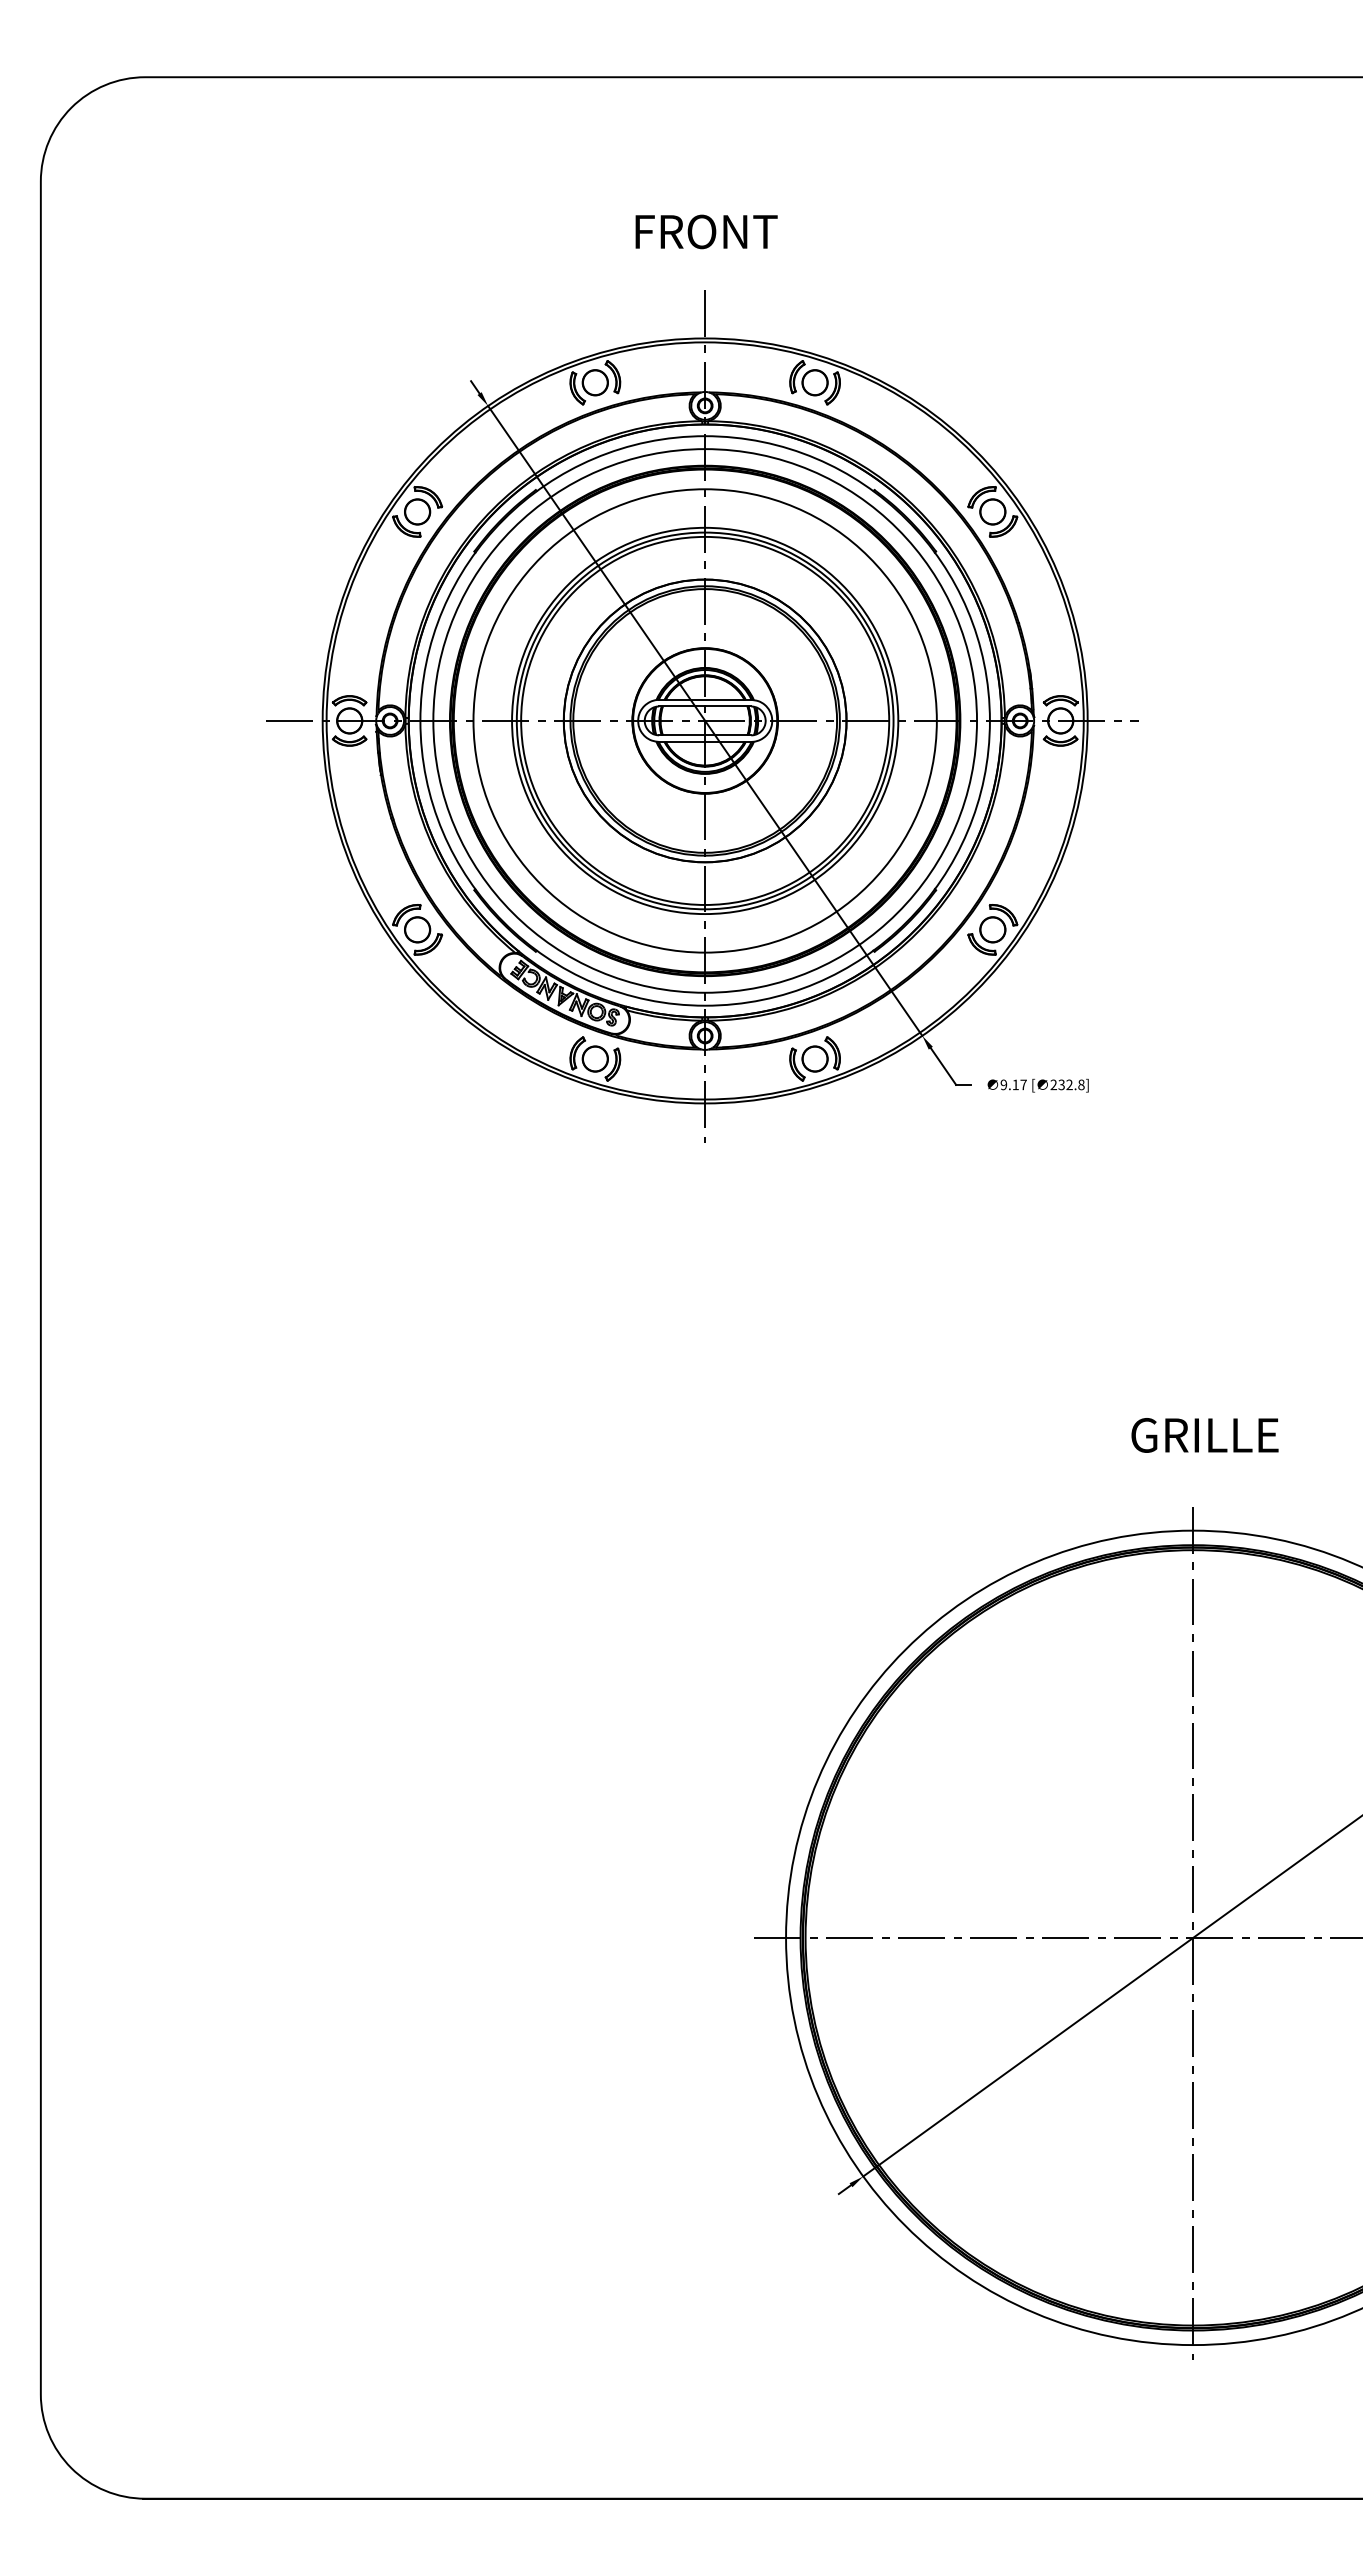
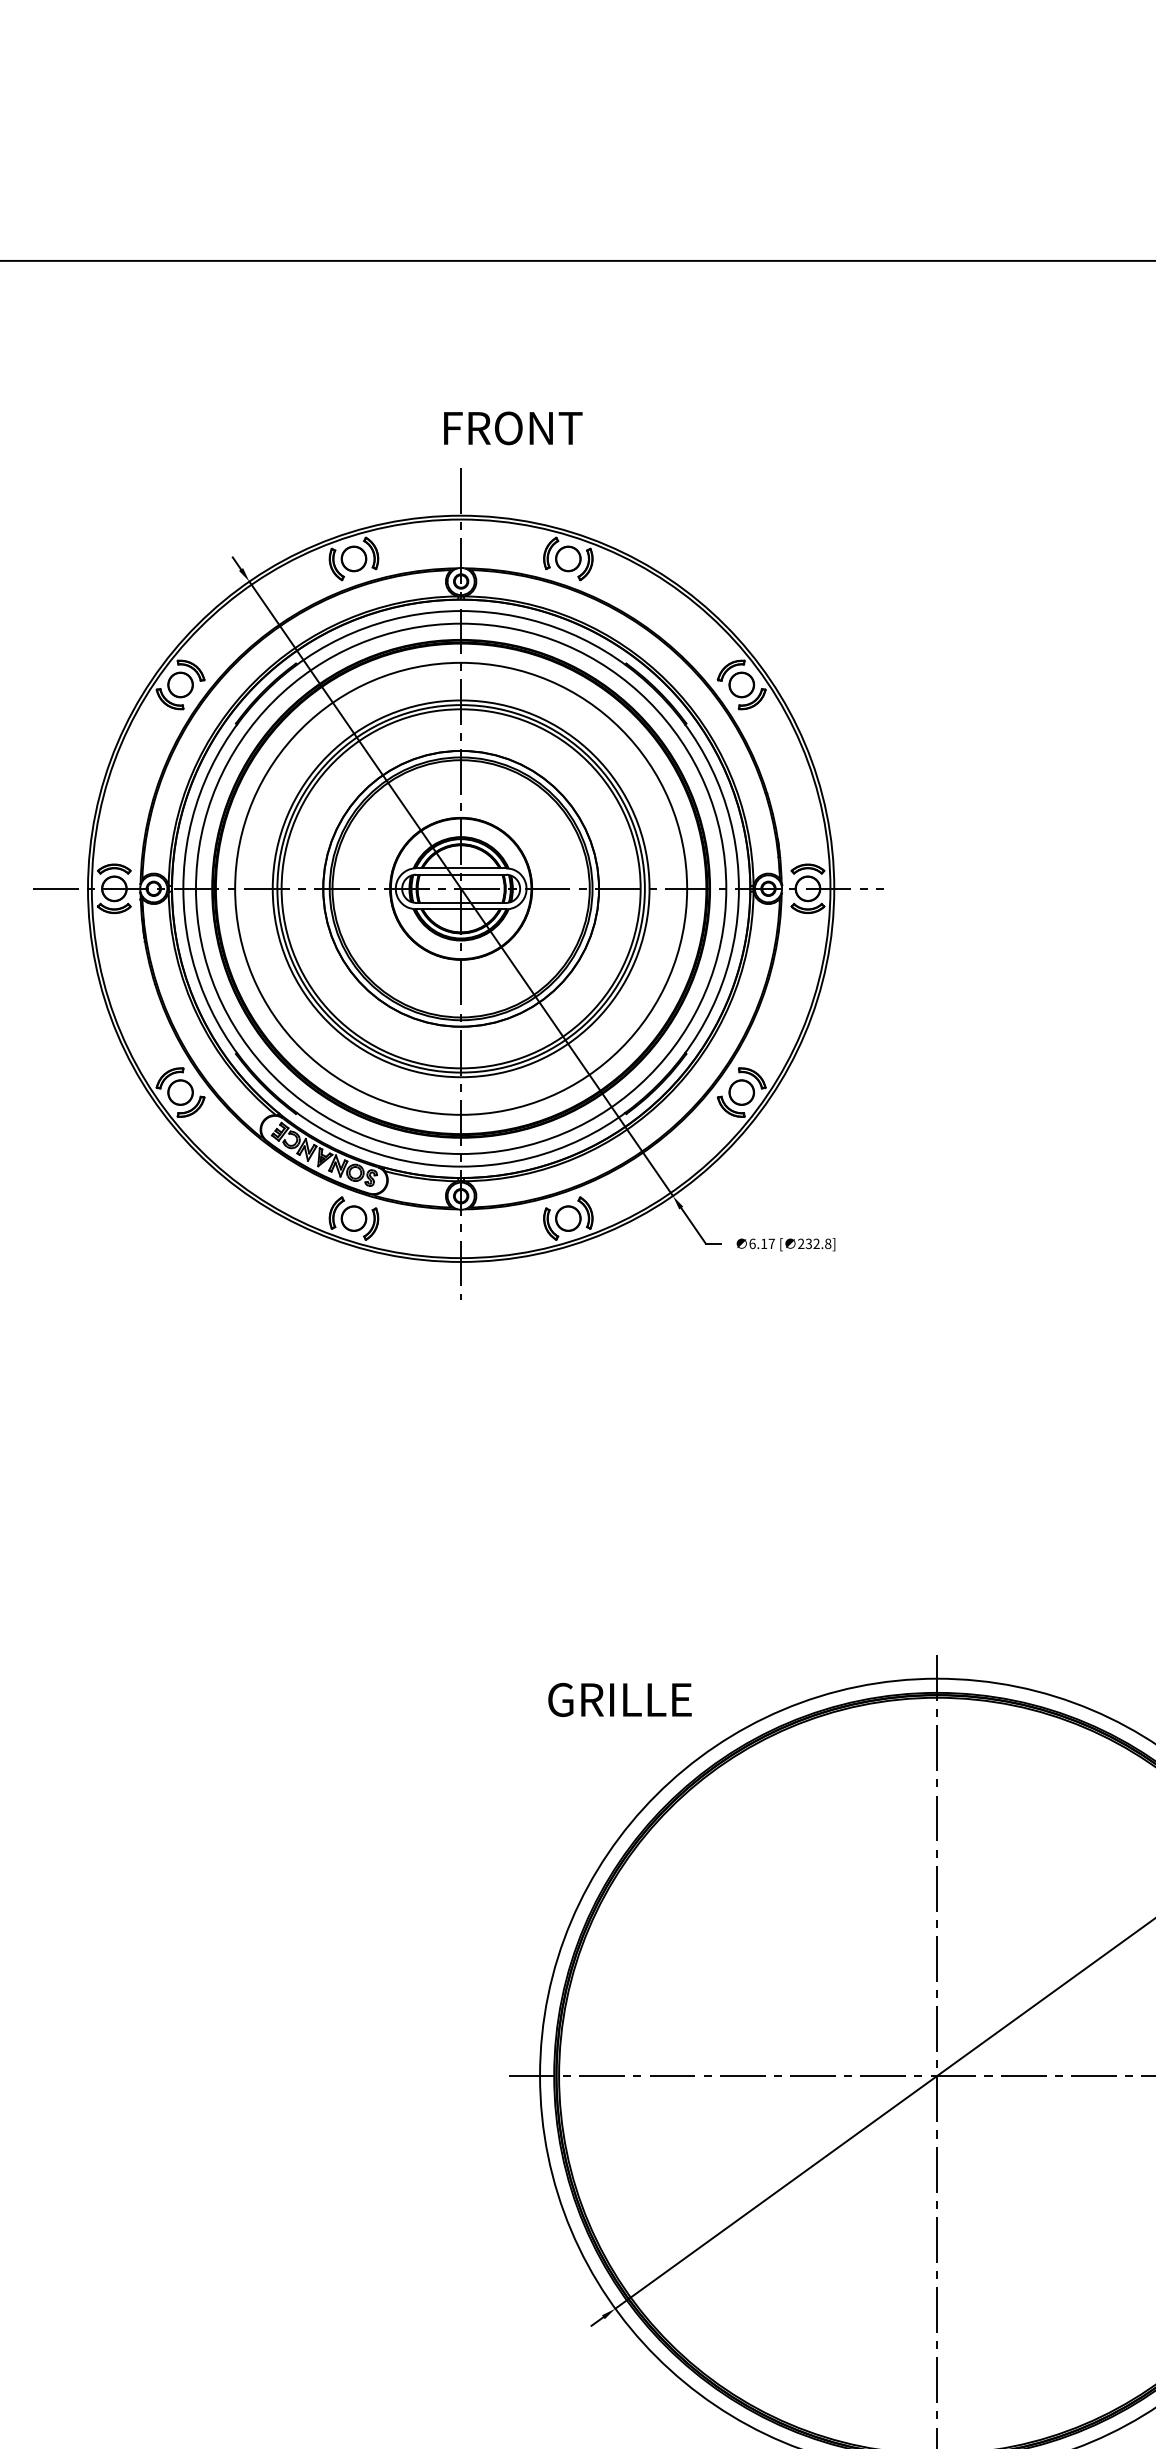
text: (706, 231) -> (513, 427), moved
text: (1003, 1084) -> (752, 1243), 9.17 -> 6.17
text: (1204, 1435) -> (619, 1700), moved

